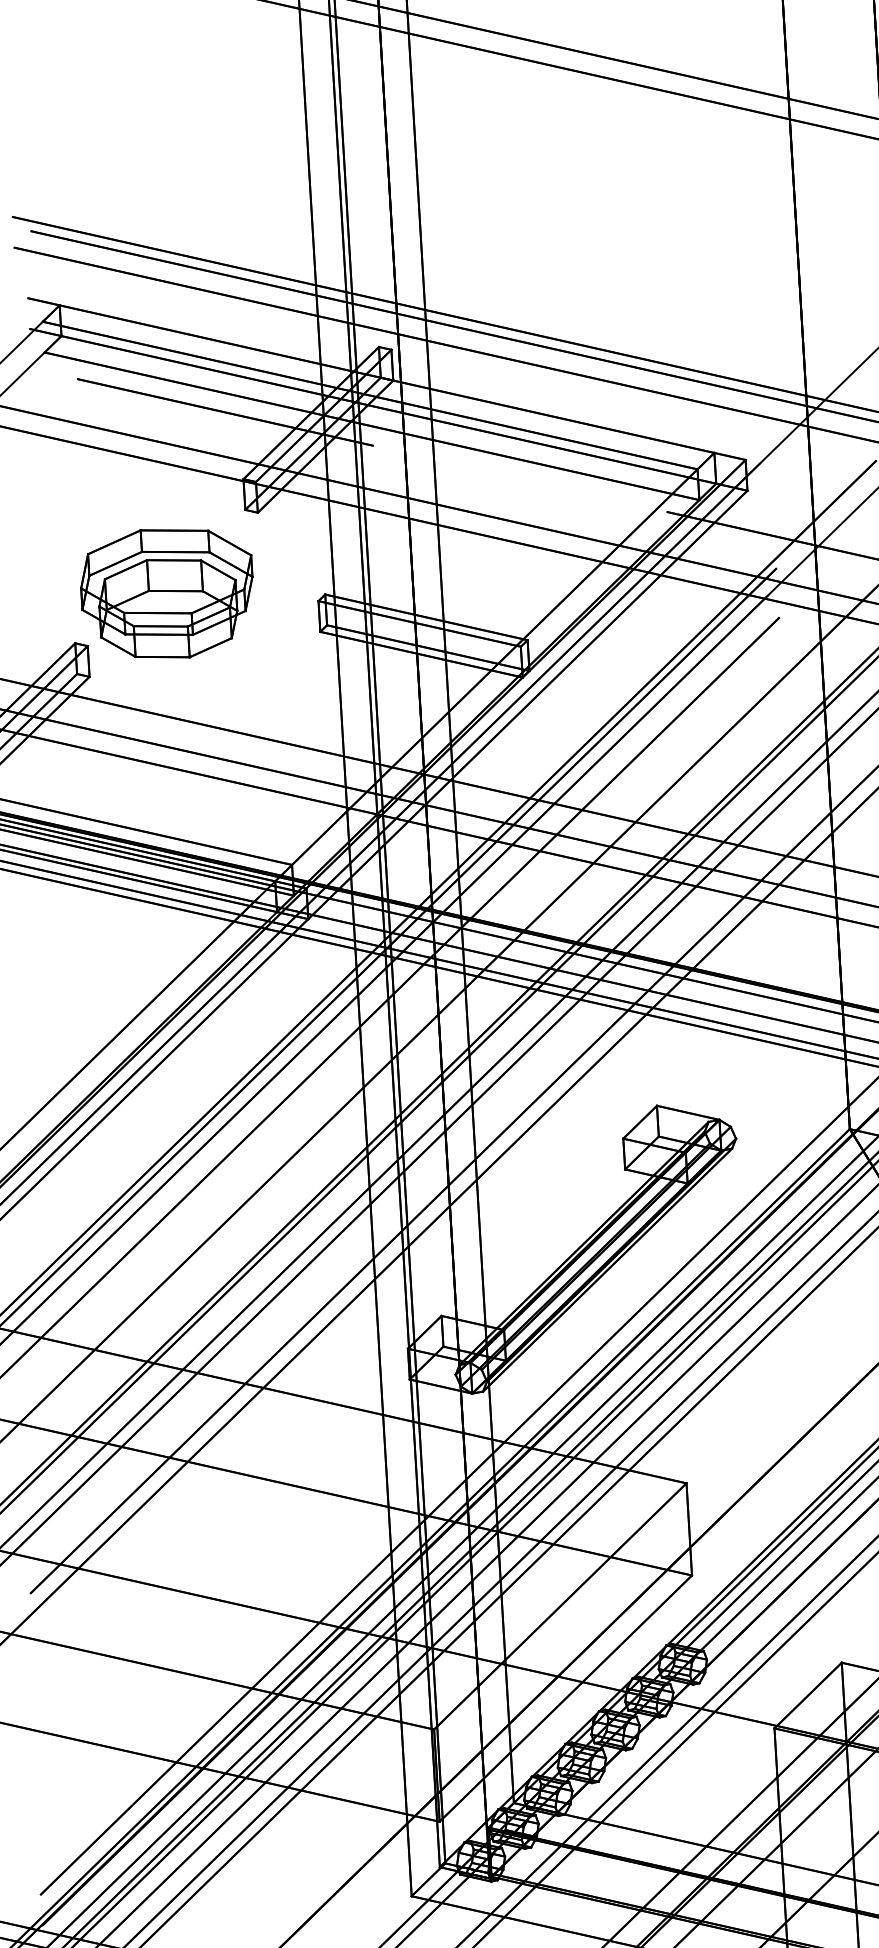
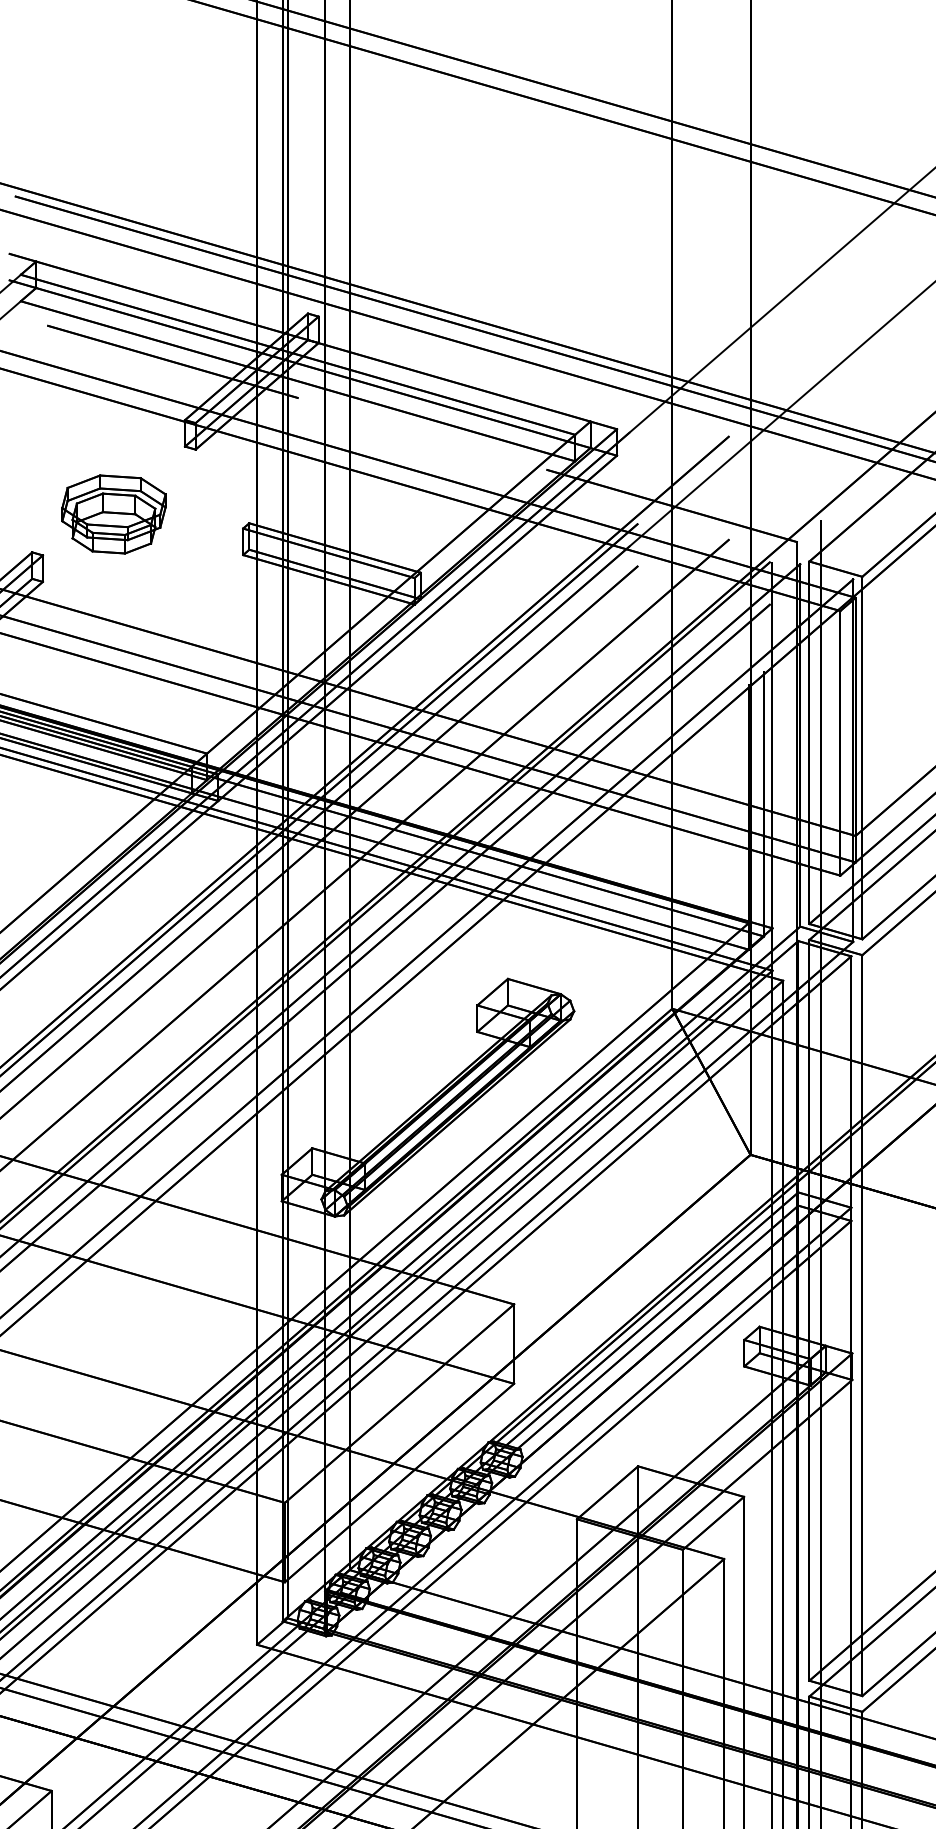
part: (166, 593) -> (113, 514), size x0.7

